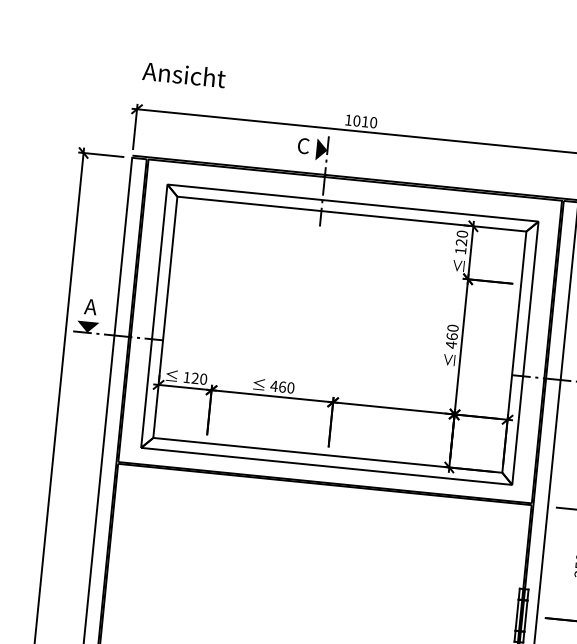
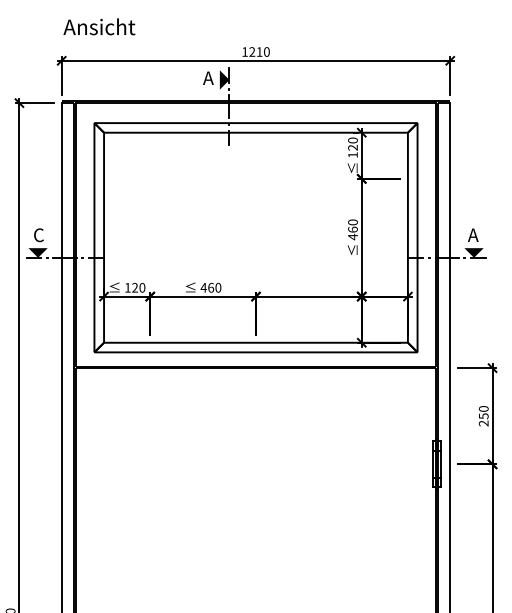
text: (357, 120) -> (252, 51), 1010 -> 1210
text: (303, 146) -> (208, 78), C -> A
text: (90, 307) -> (38, 235), A -> C

